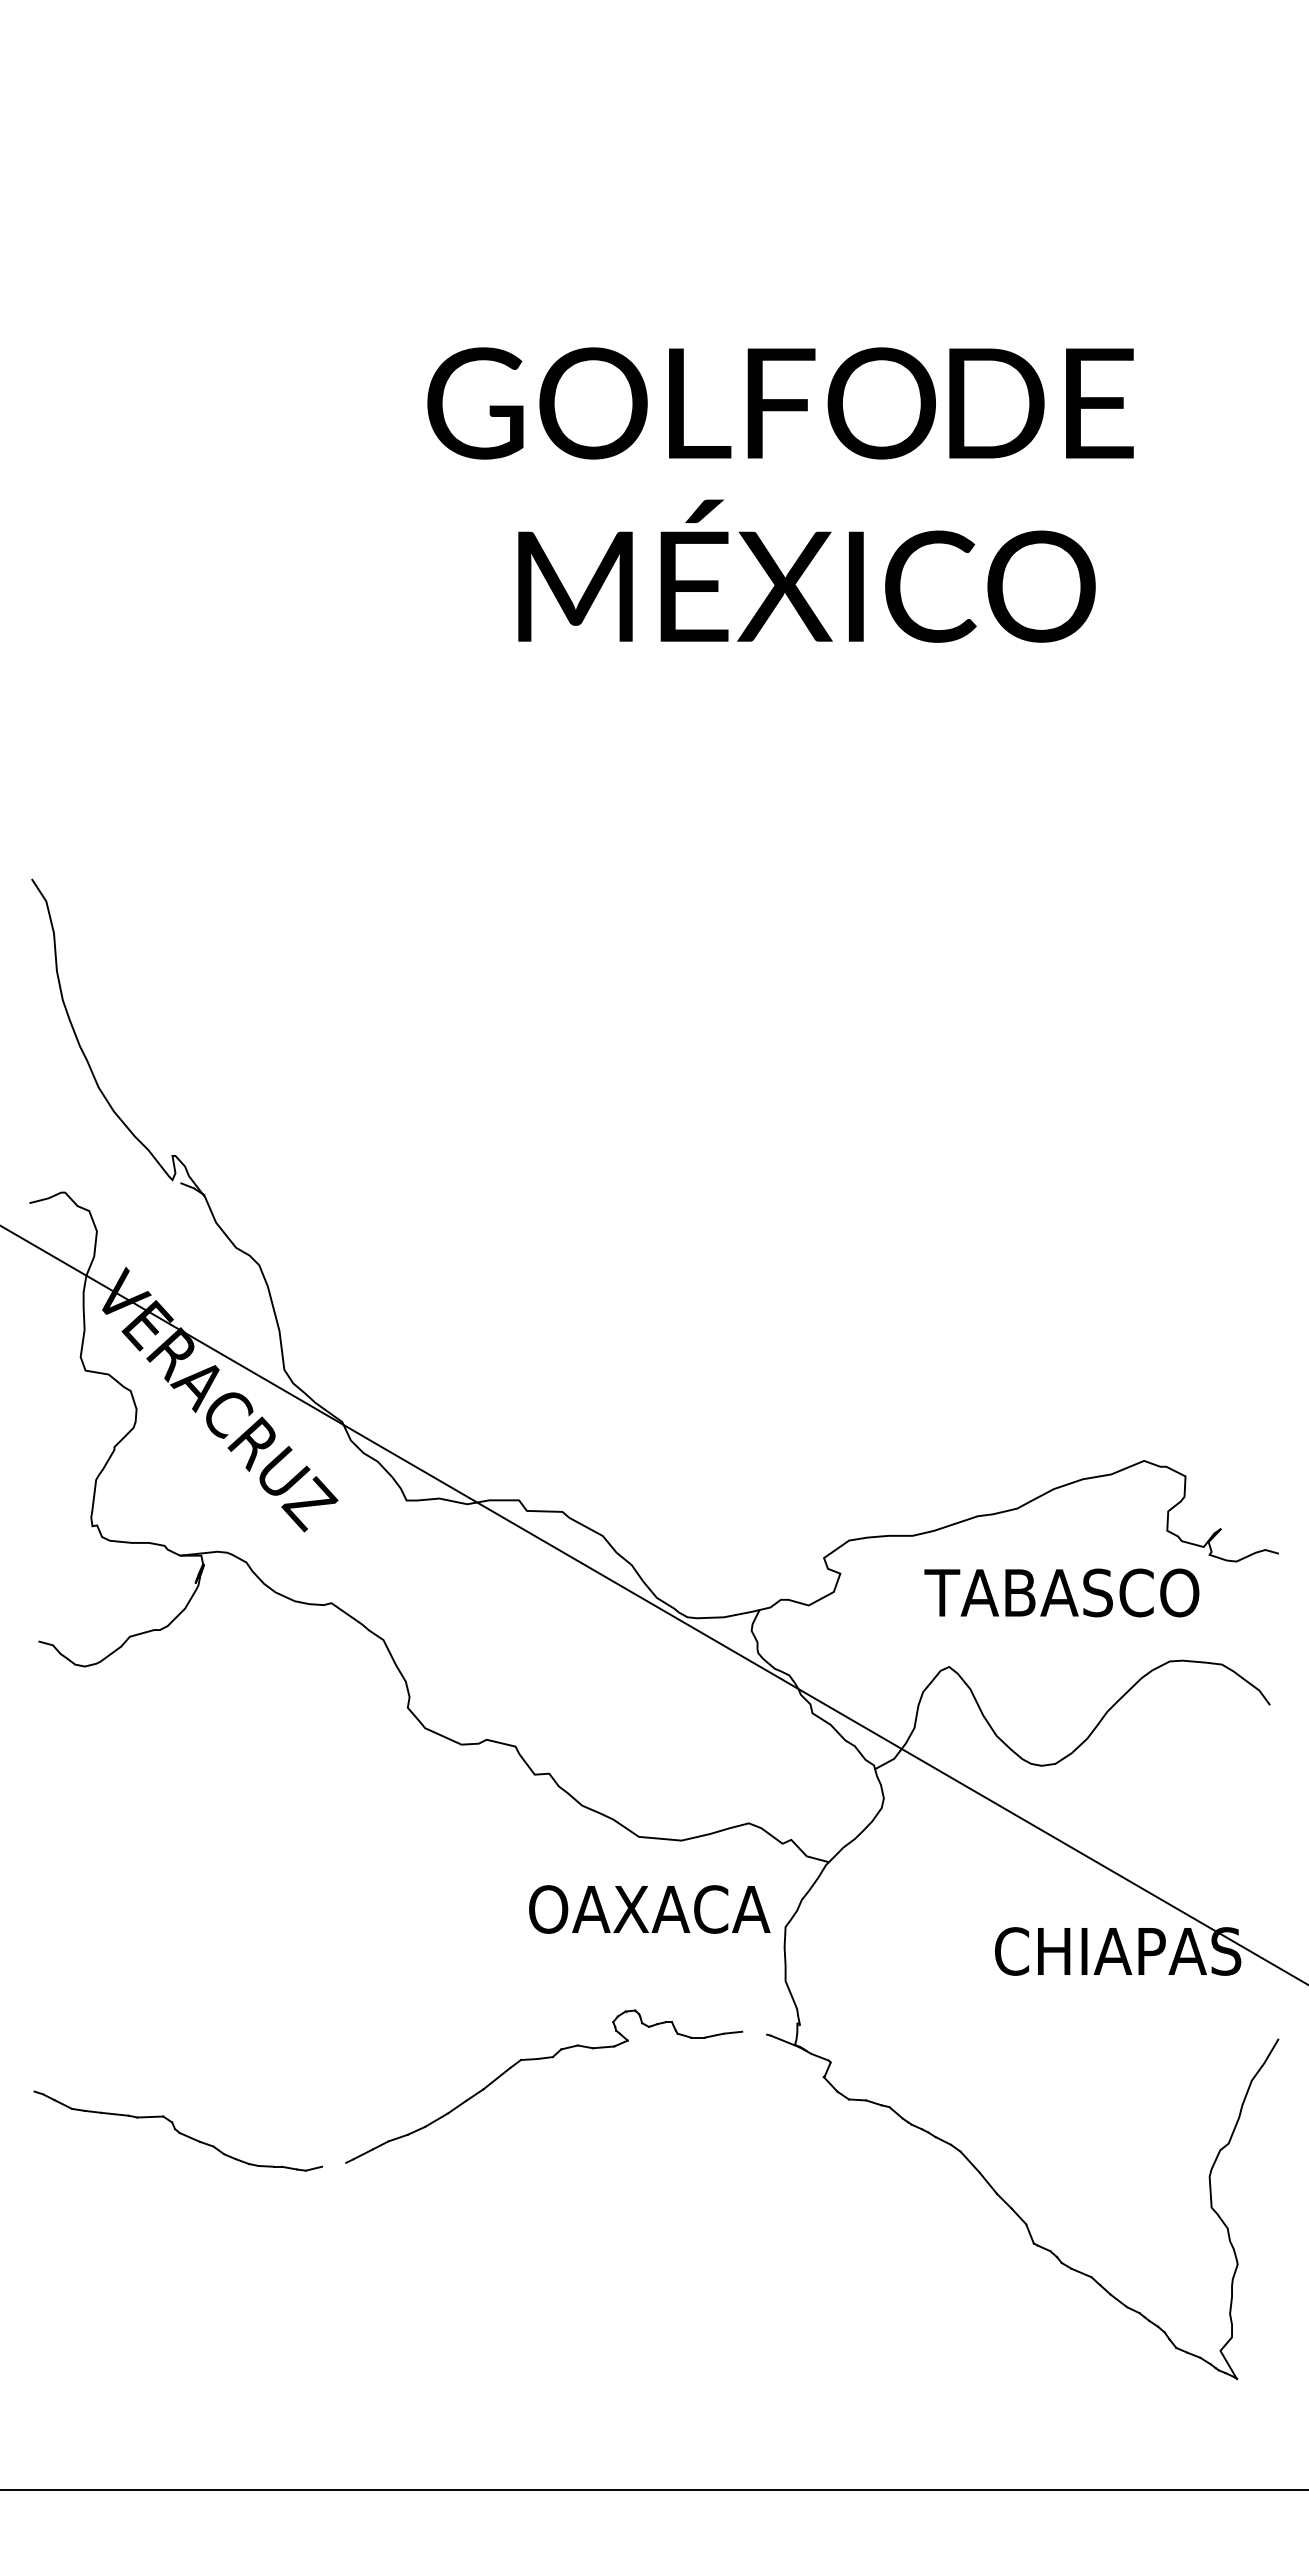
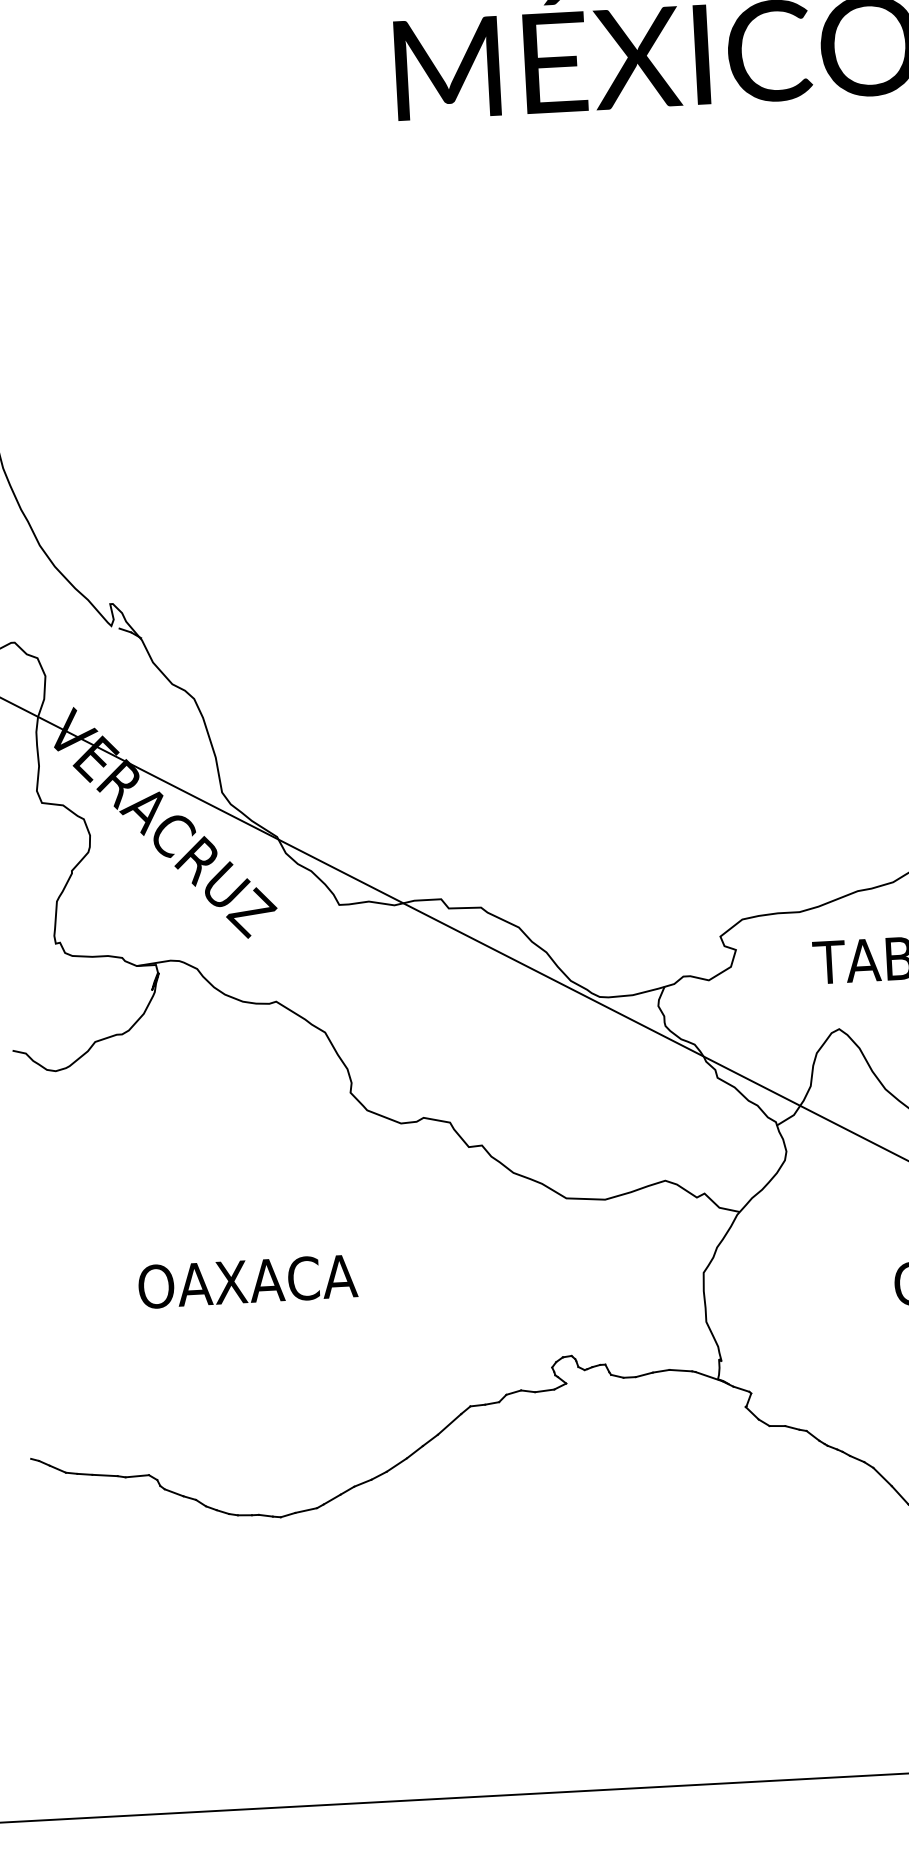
text: (649, 1909) -> (247, 1281), moved
line: (754, 2032) -> (680, 1369), added
line: (334, 2164) -> (306, 1510), added

